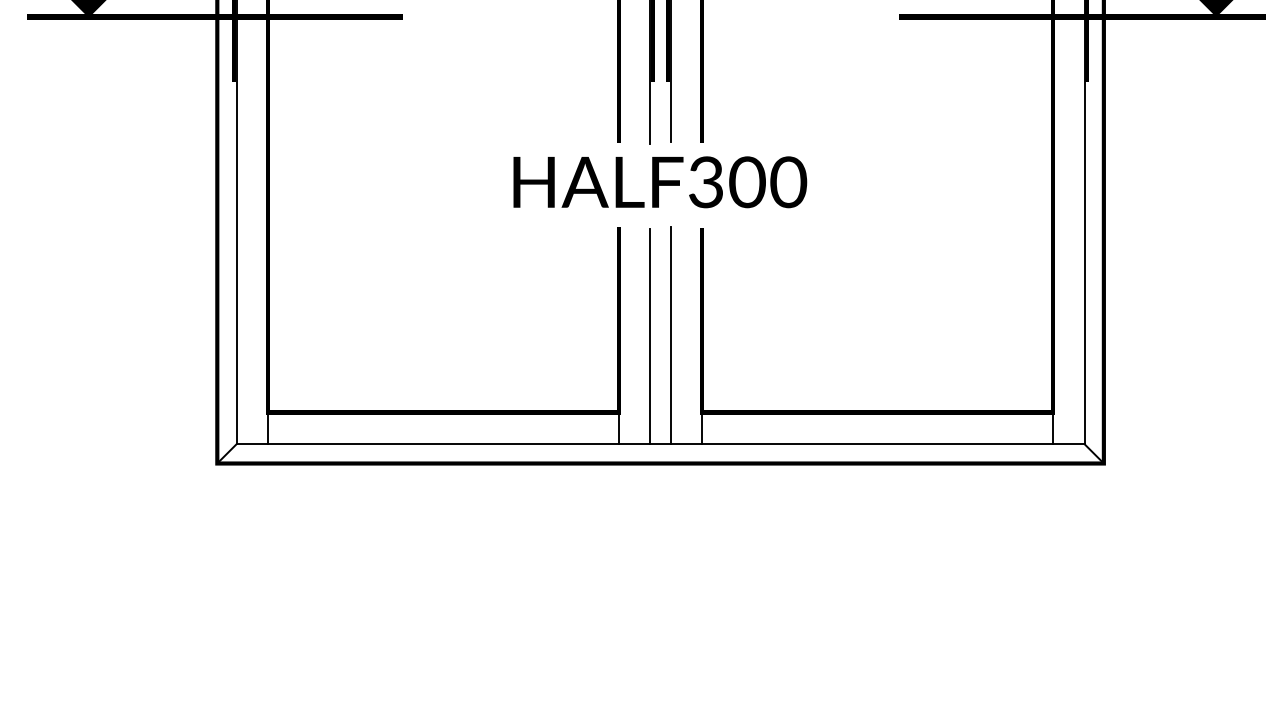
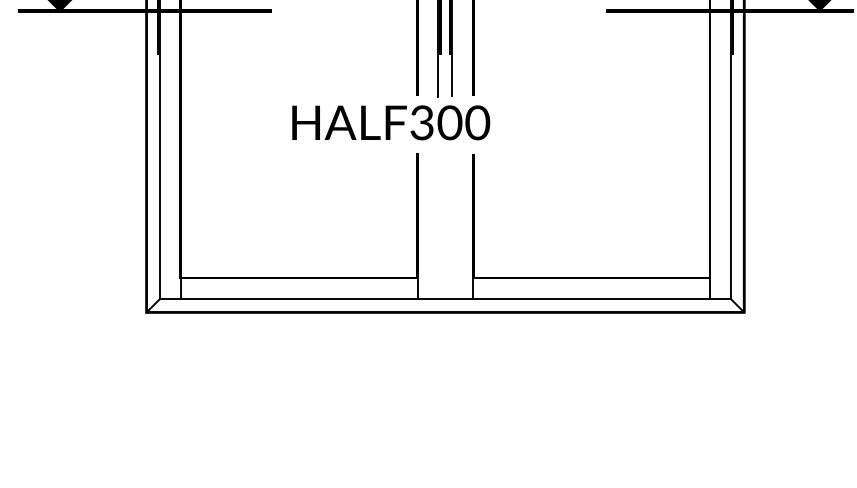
text: (660, 181) -> (391, 122), moved
line: (650, 336) -> (438, 226), removed
line: (671, 336) -> (452, 226), removed

